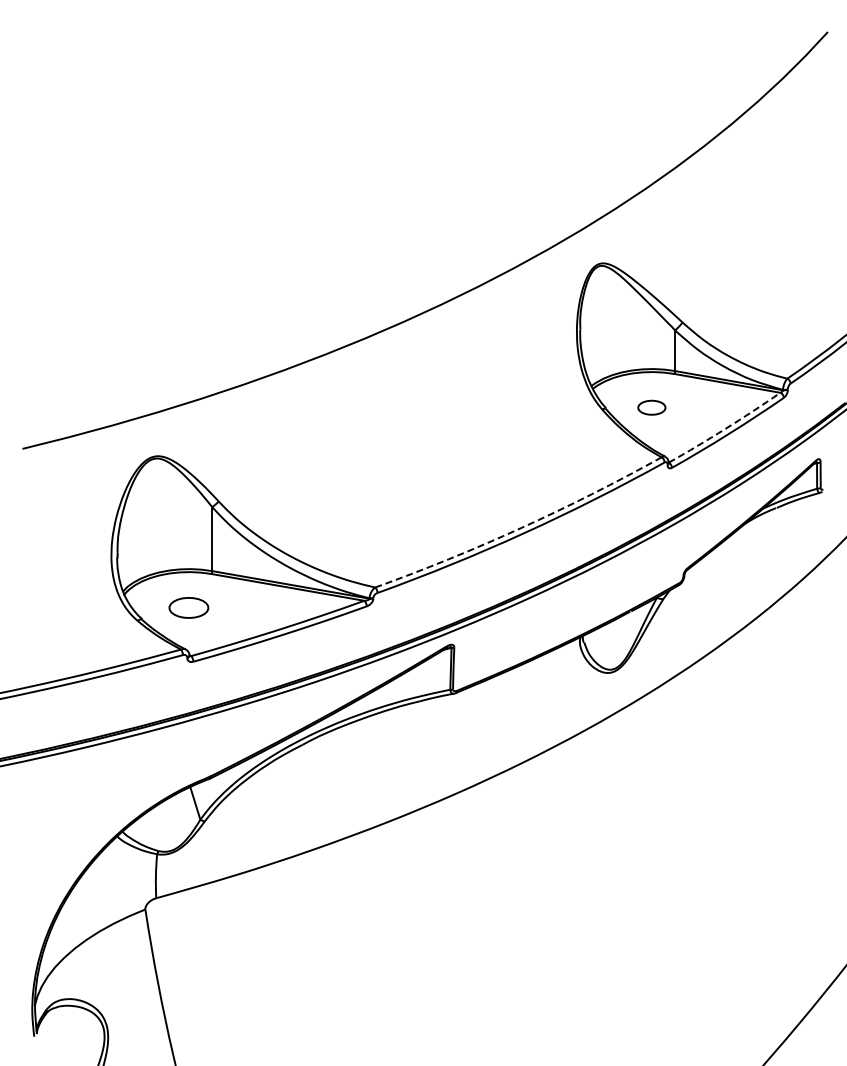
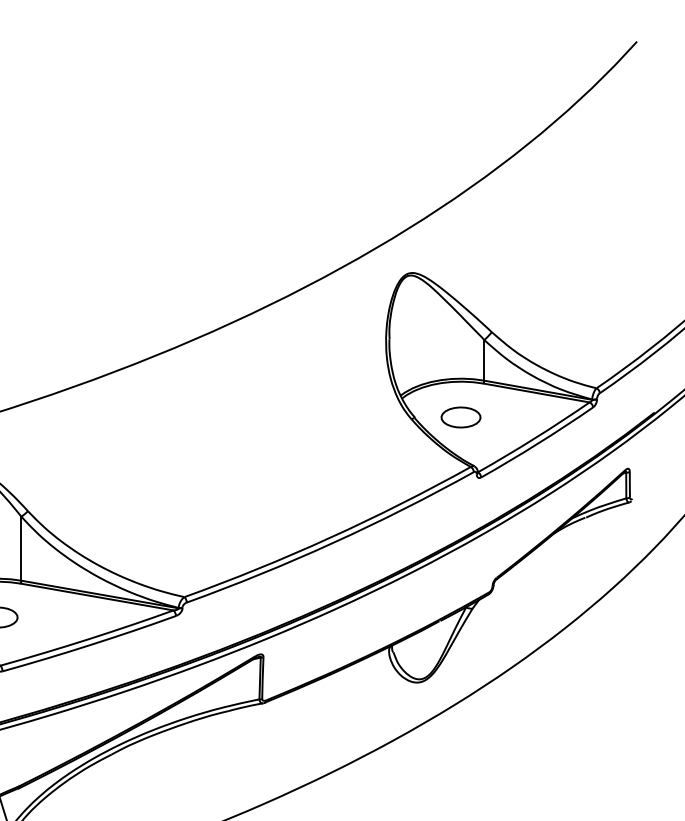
part: (651, 407) -> (460, 417), size x1.43
arc: (725, 428) -> (534, 438), dashed -> solid
arc: (521, 528) -> (330, 538), dashed -> solid

